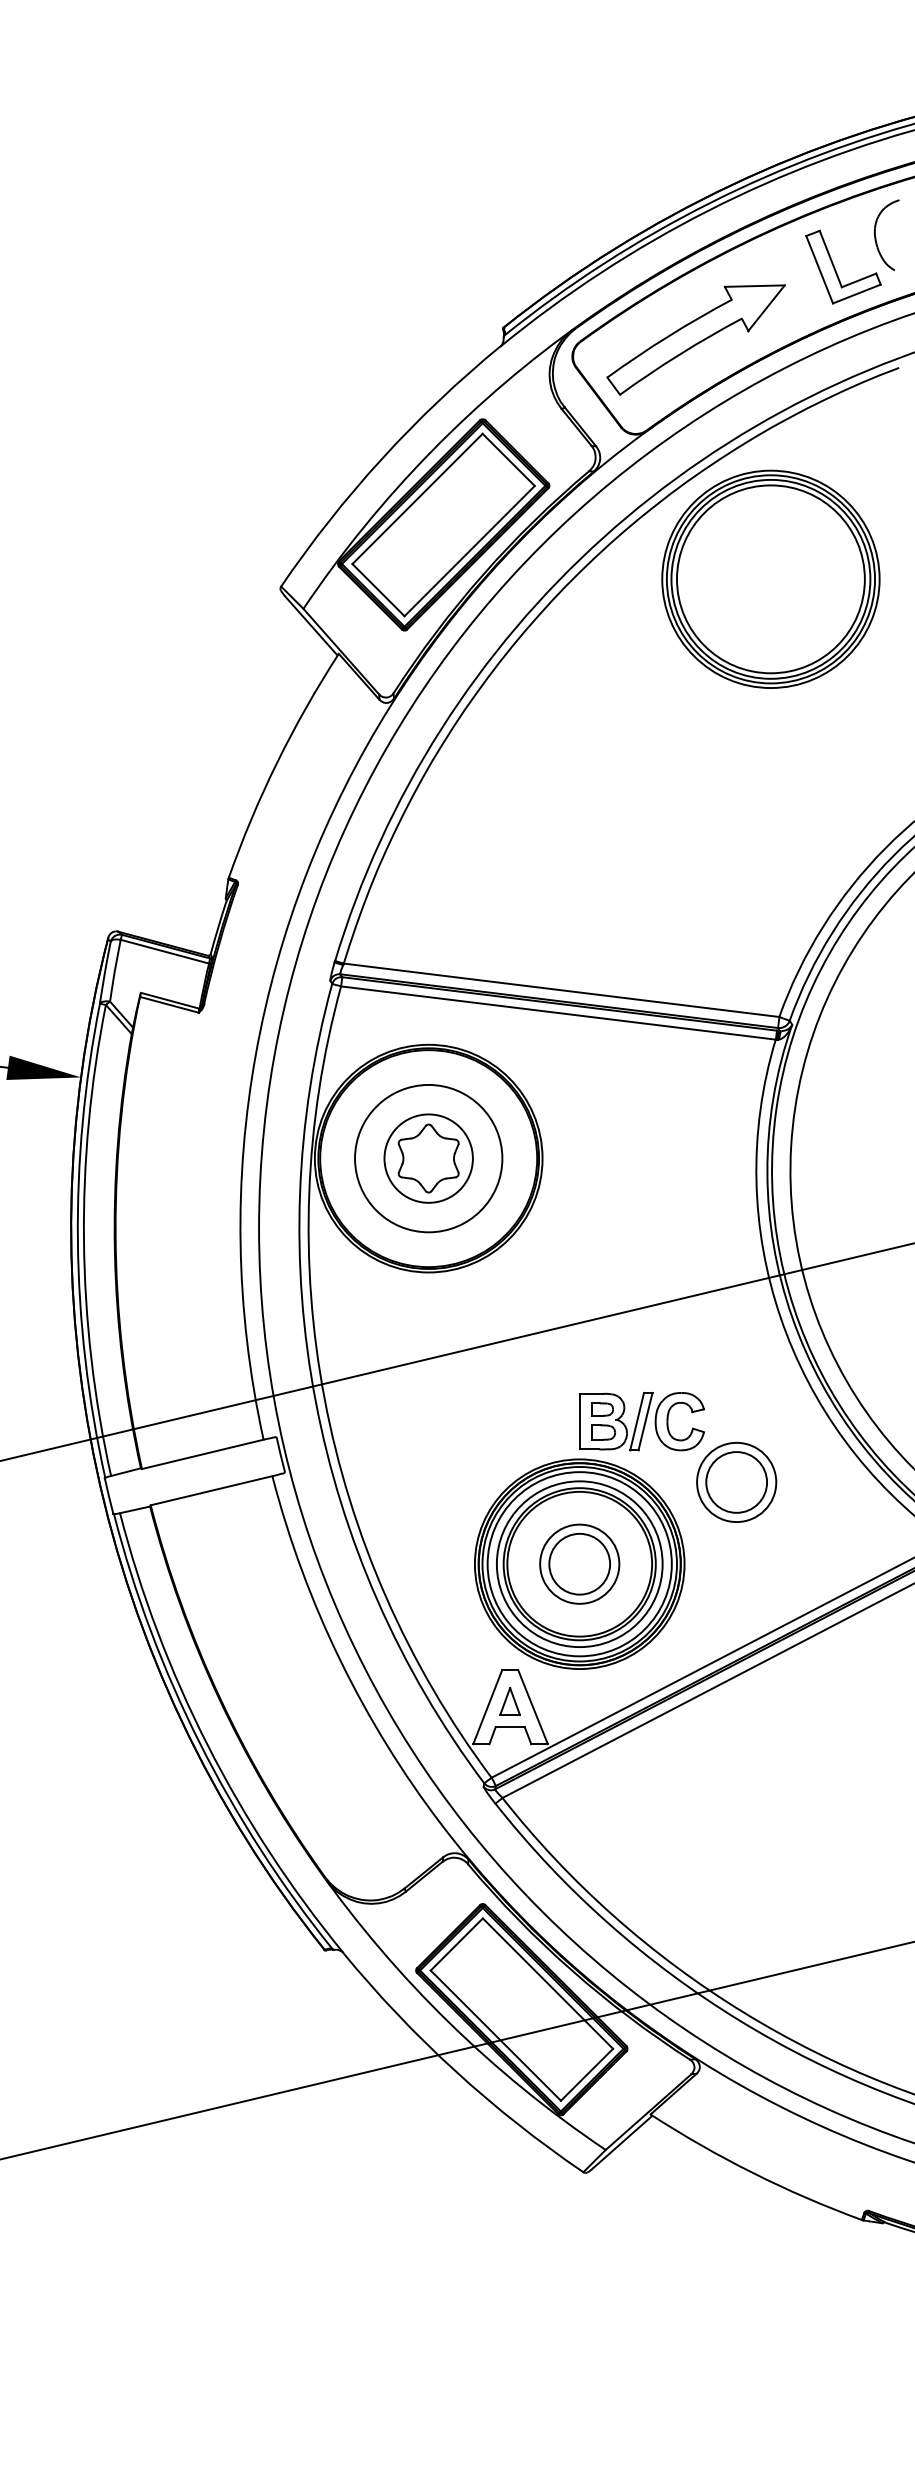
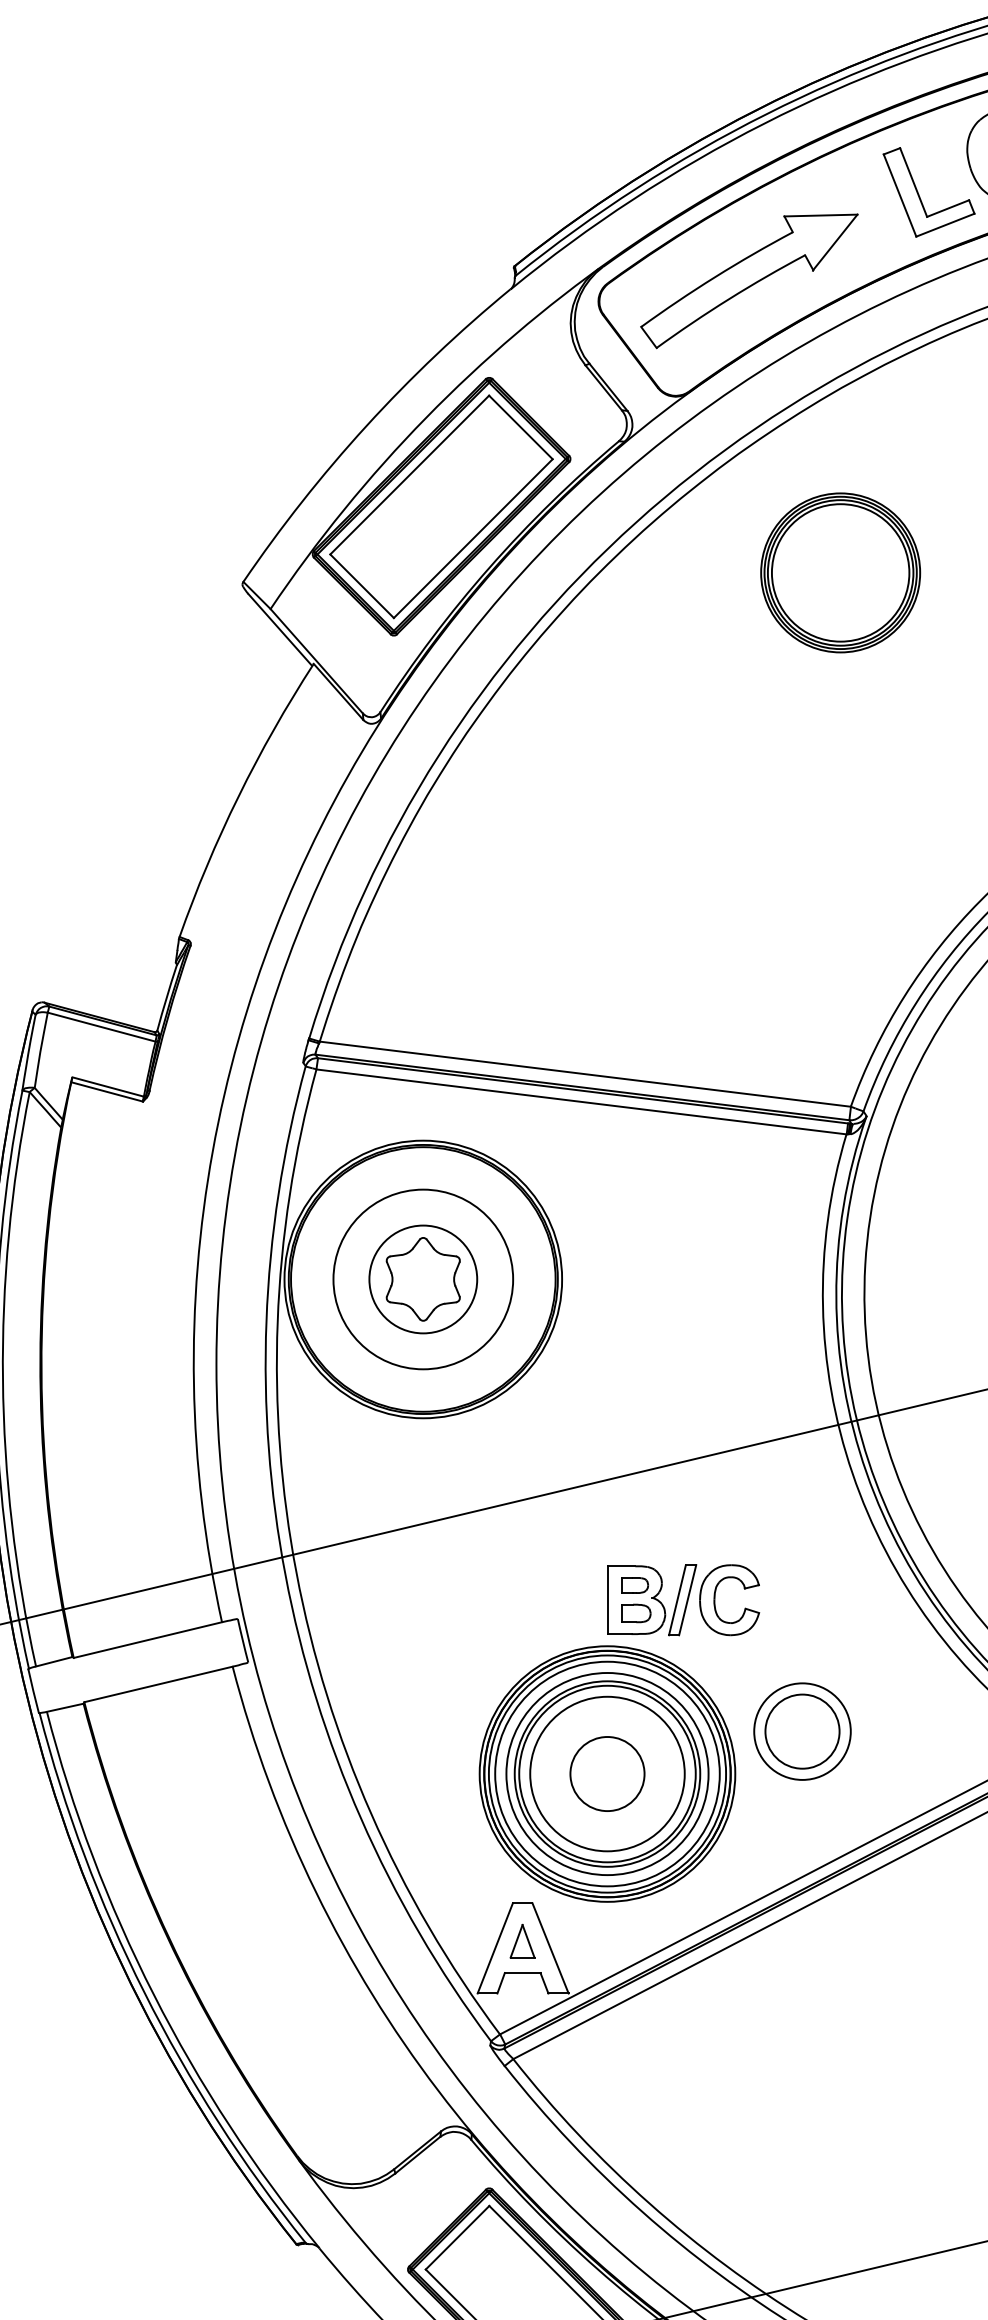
part: (770, 578) -> (840, 572), size x0.6
part: (736, 1482) -> (802, 1731), moved
circle: (579, 1563) -> (607, 1773), size x1.6

